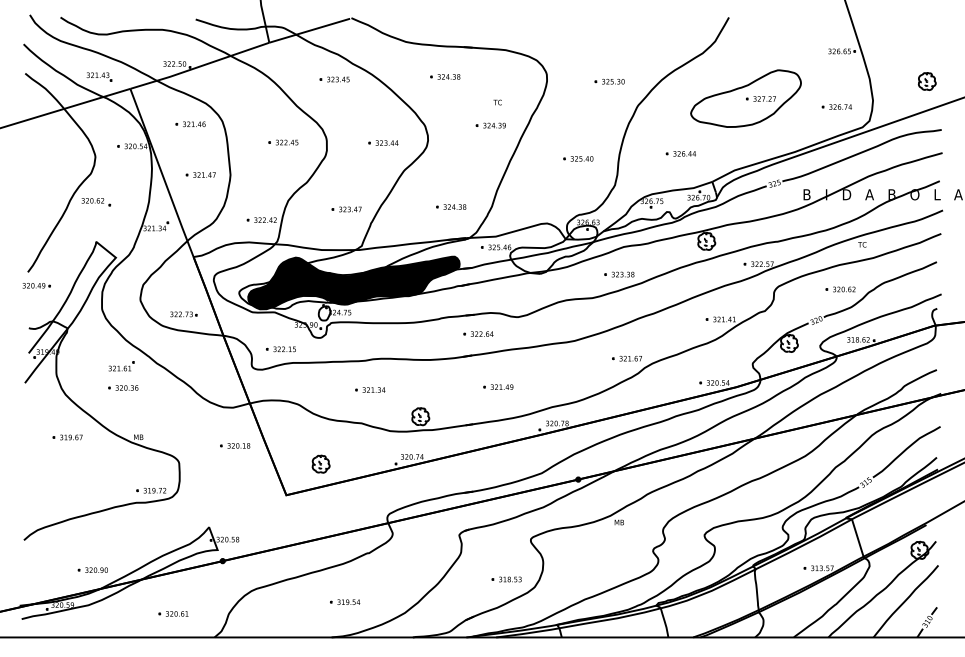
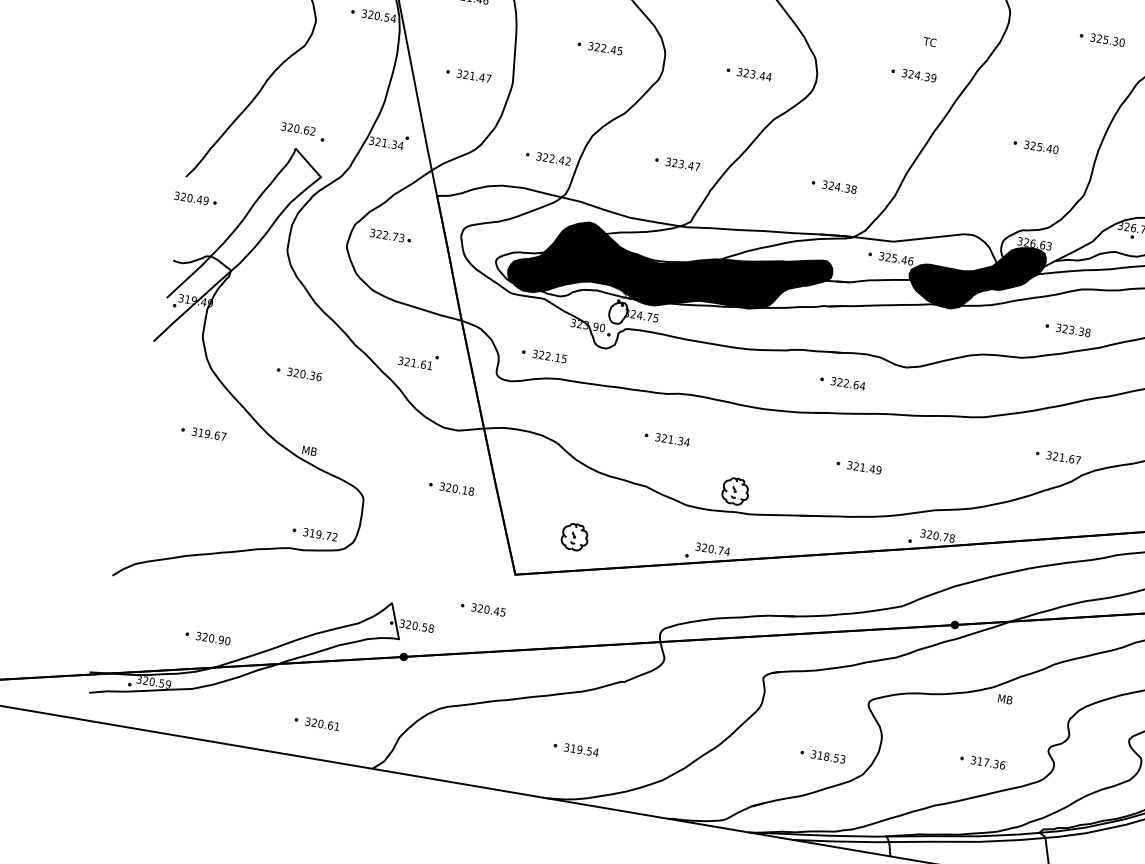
part: (96, 202) -> (303, 132), moved
fill: (553, 249) -> (975, 275), added
part: (183, 314) -> (390, 236), moved
part: (121, 366) -> (418, 360), moved
part: (269, 520) -> (483, 608), added
part: (611, 565) -> (982, 761), added

